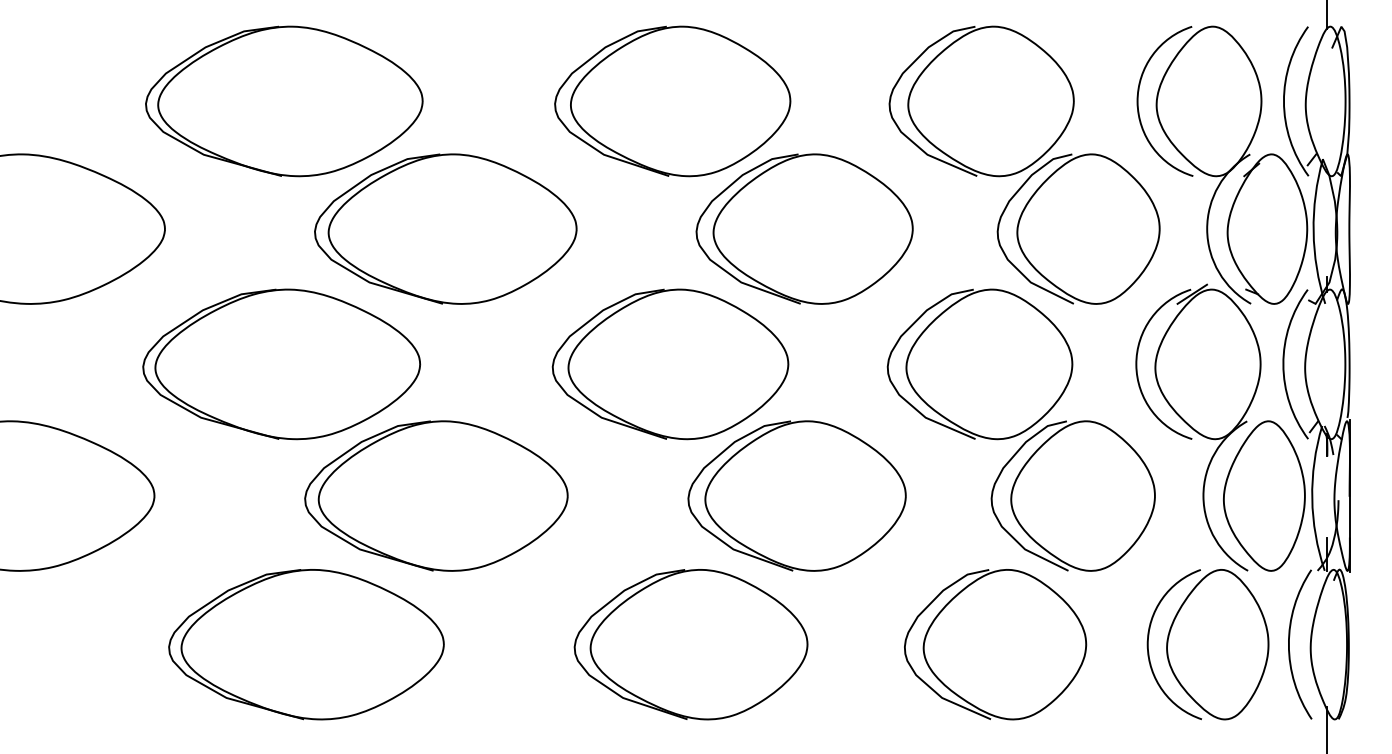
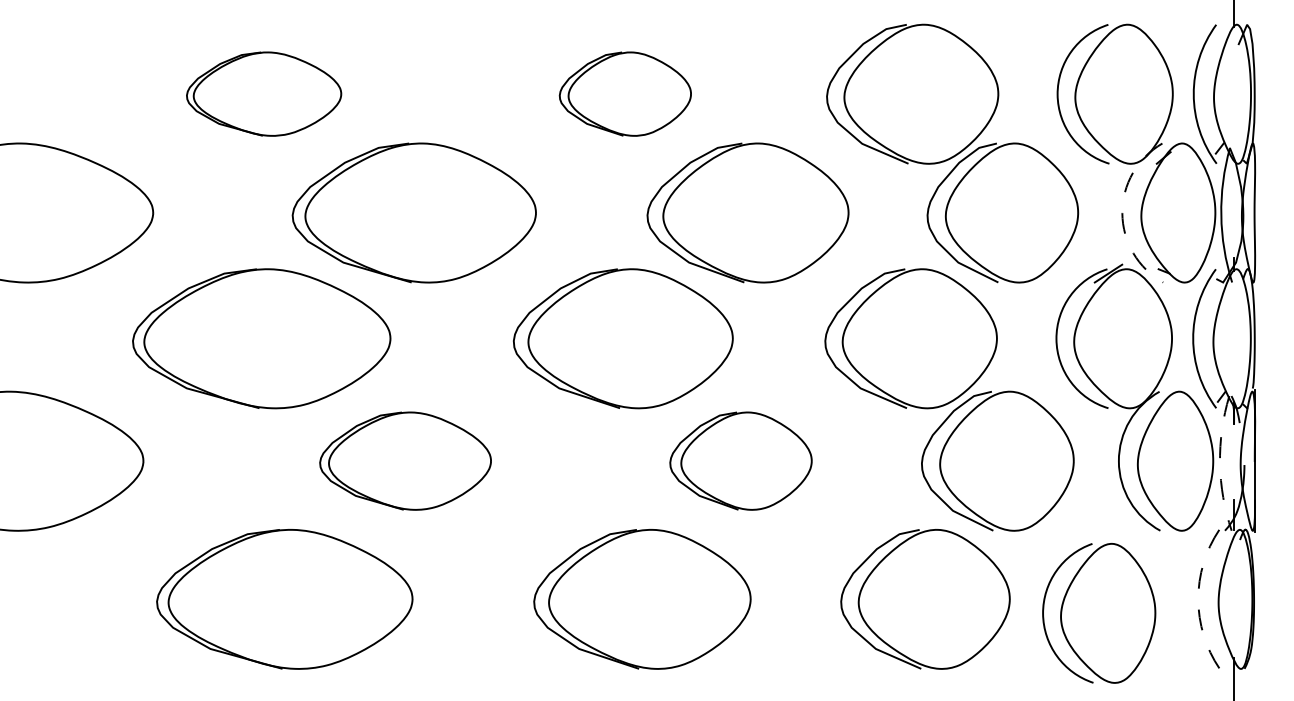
part: (283, 100) -> (263, 93), size x0.6
part: (672, 100) -> (625, 93), size x0.6
arc: (1207, 229) -> (1122, 213), solid -> dashed
part: (436, 495) -> (405, 460), size x0.7
part: (796, 495) -> (740, 460), size x0.7
arc: (1312, 498) -> (1220, 463), solid -> dashed
part: (1208, 644) -> (1099, 613), moved
arc: (1289, 644) -> (1198, 599), solid -> dashed

